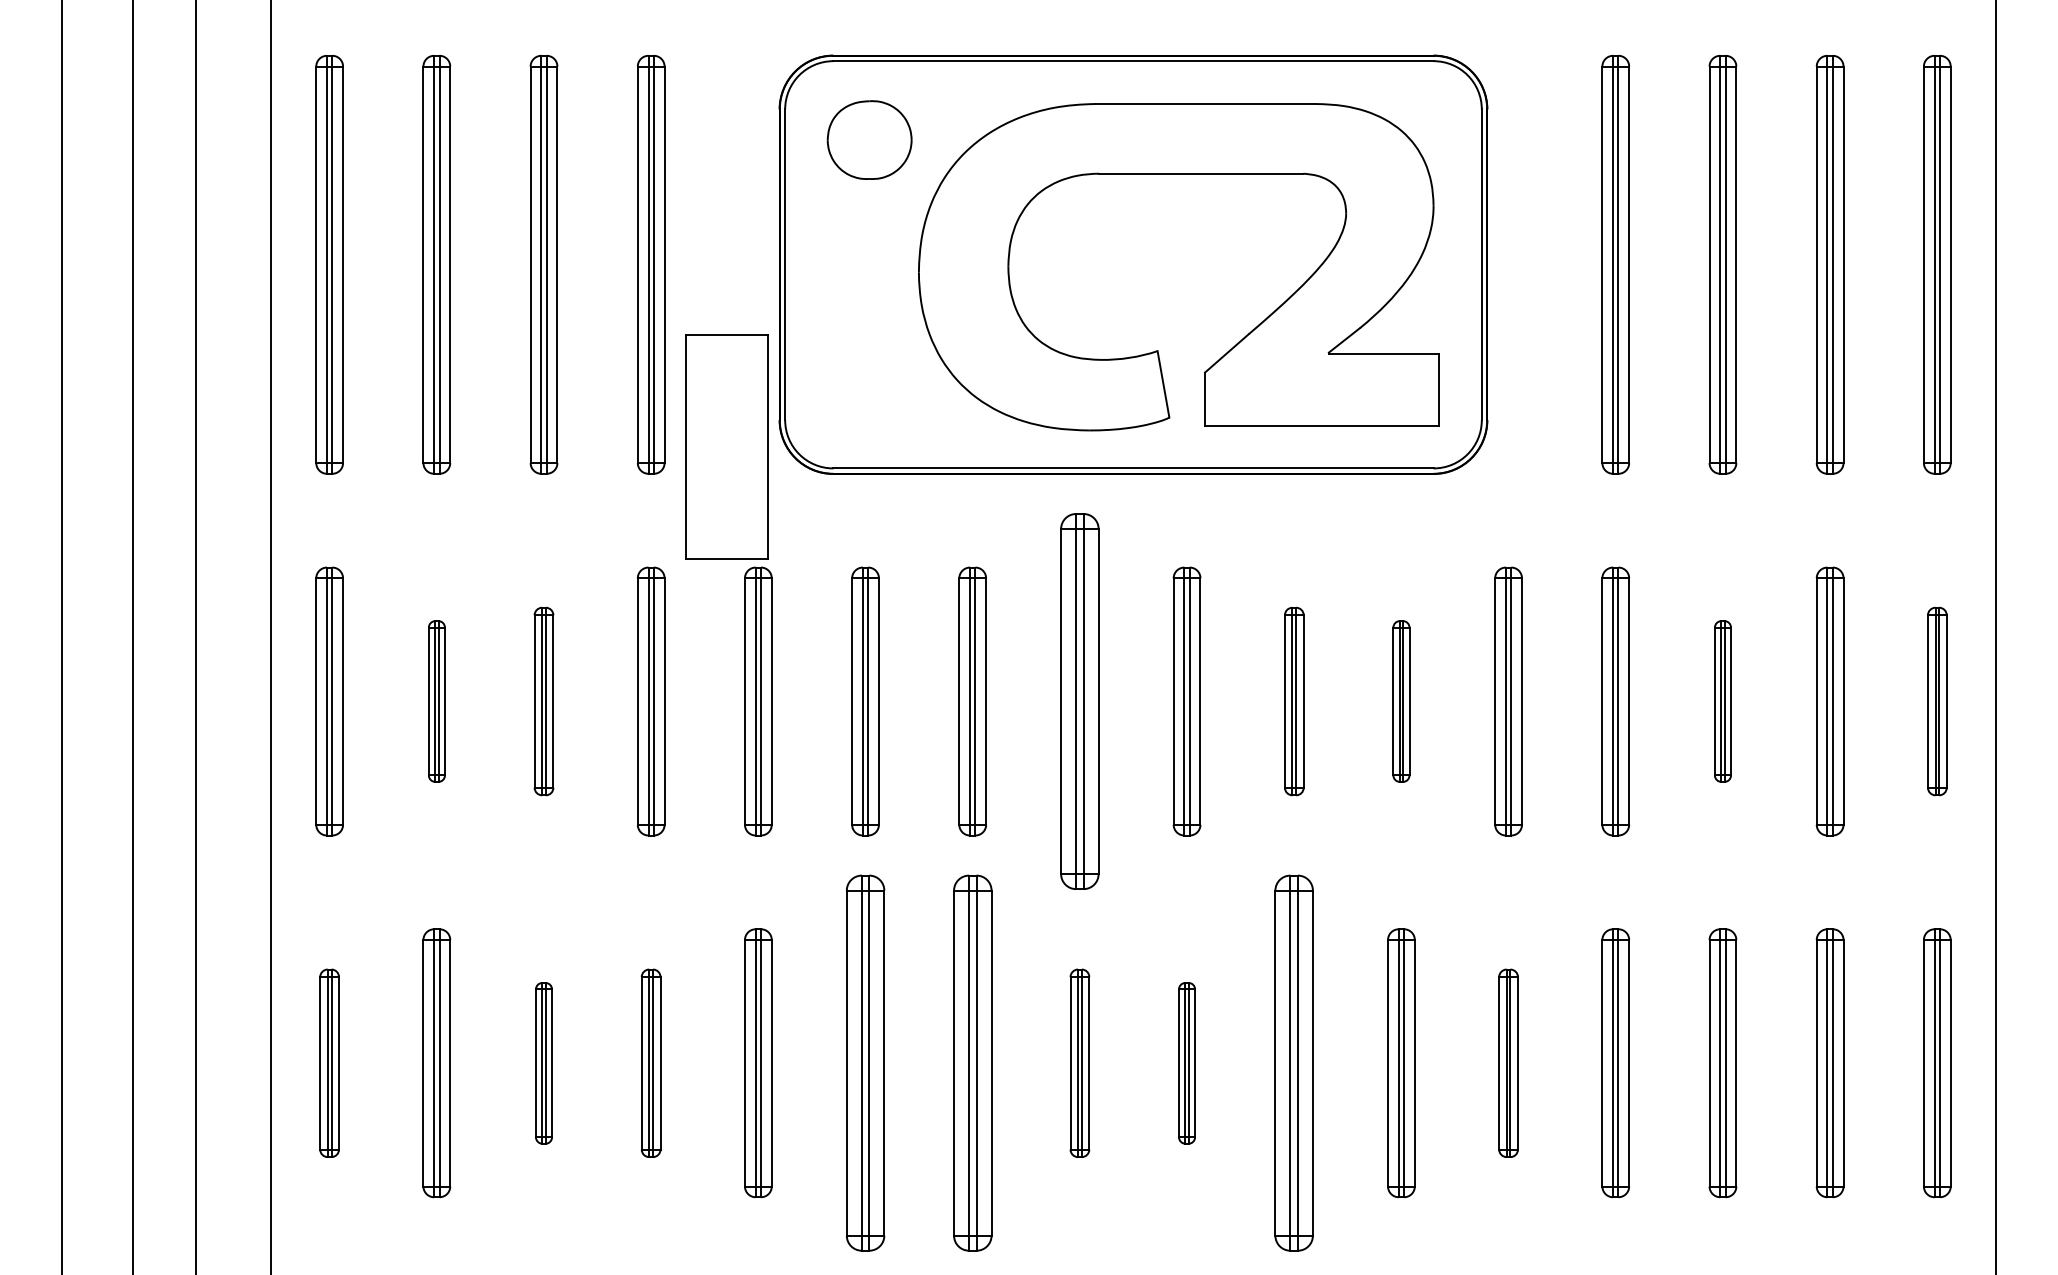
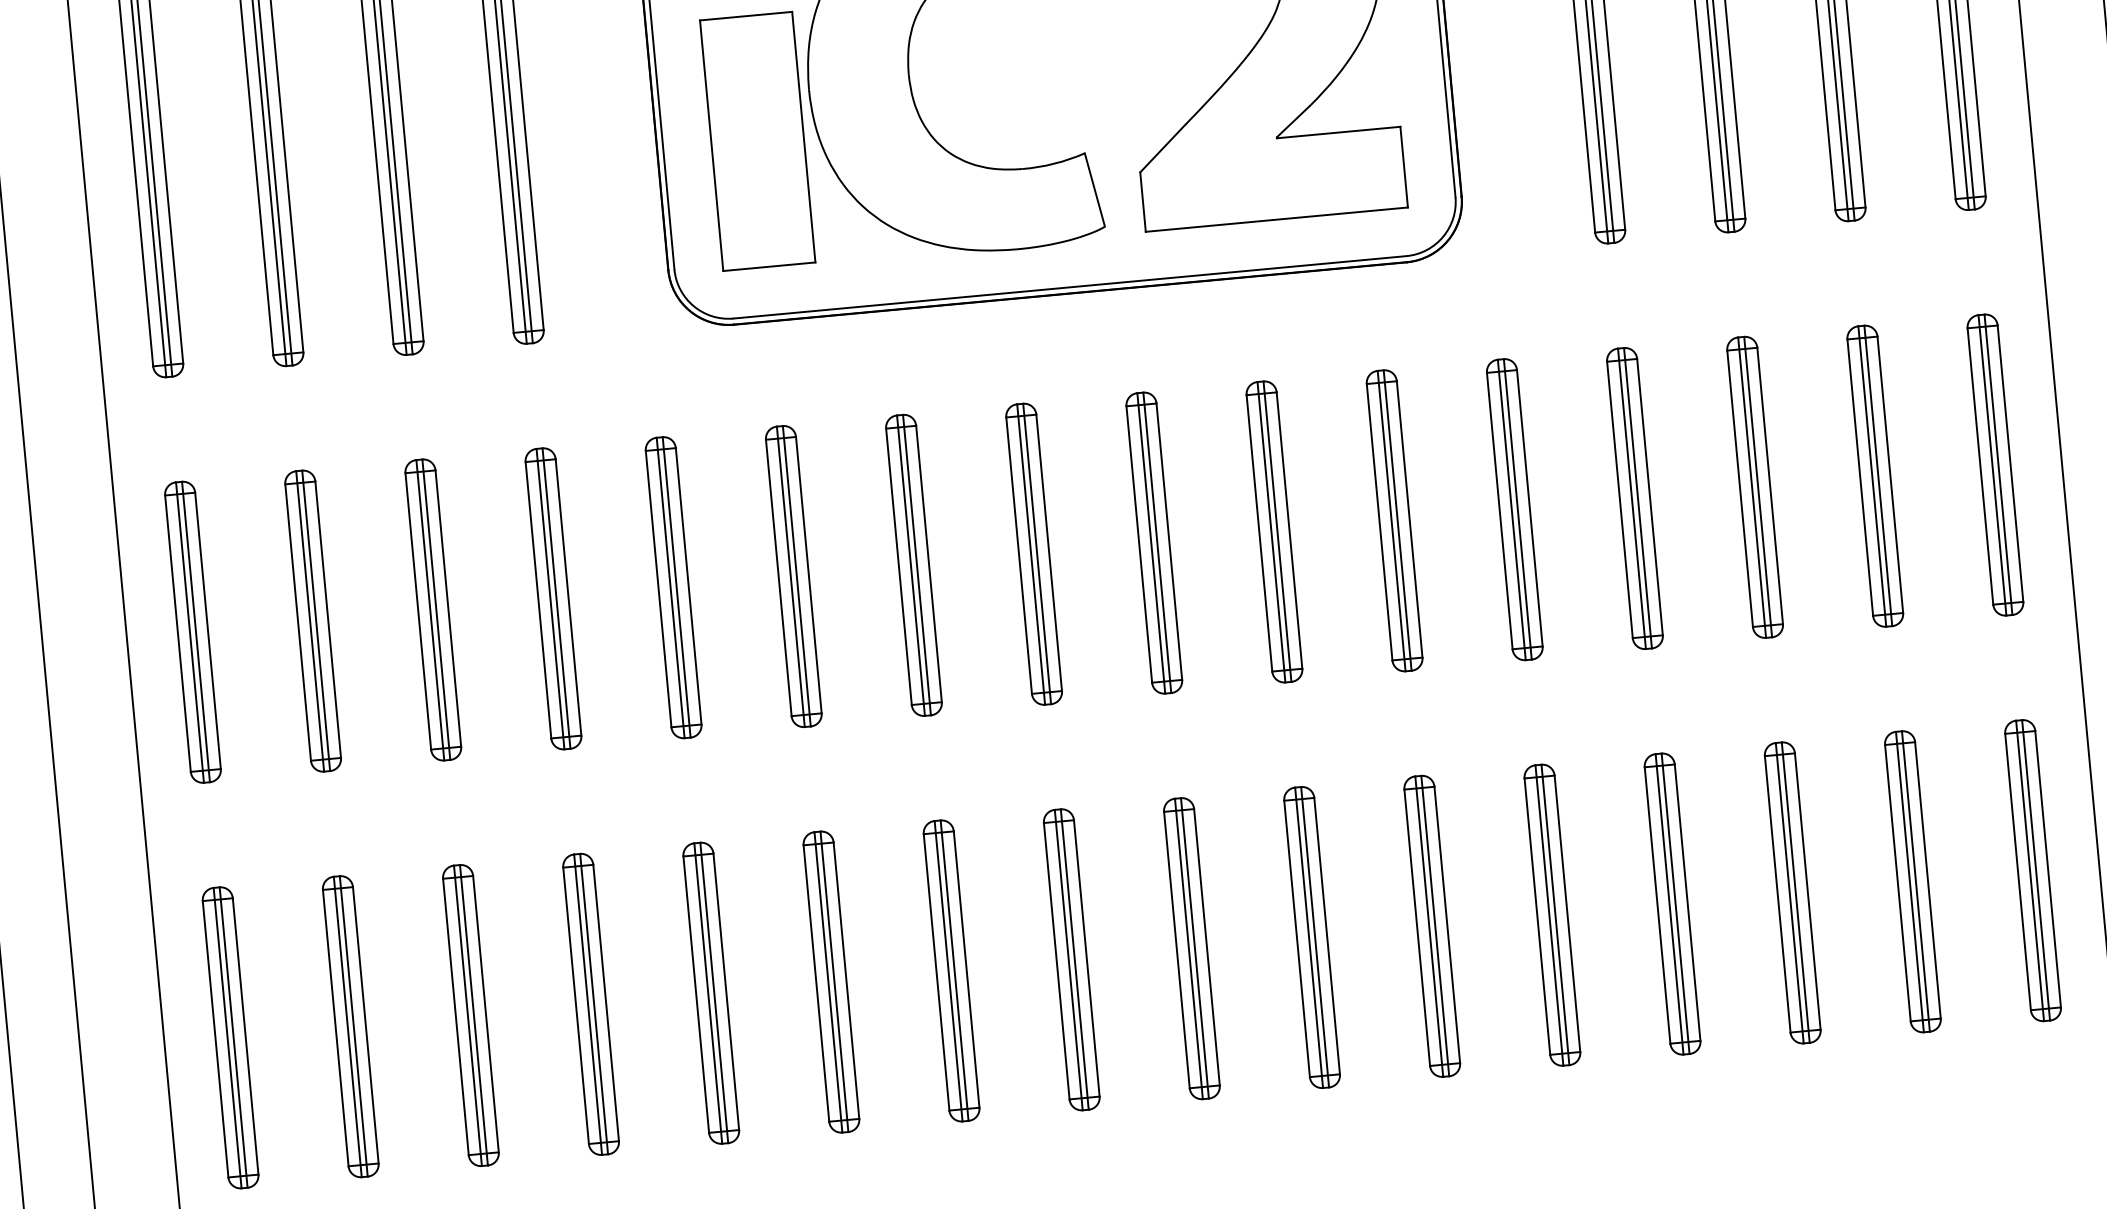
part: (726, 446) -> (756, 141), moved
part: (436, 701) -> (312, 621), size x1.67
part: (543, 701) -> (432, 610), size x1.43
part: (1079, 701) -> (1033, 554), size x0.71
part: (1294, 701) -> (1274, 531), size x1.43
part: (1401, 701) -> (1394, 520), size x1.67
part: (1722, 701) -> (1754, 487), size x1.67
part: (1937, 701) -> (1995, 465), size x1.43
part: (329, 1063) -> (230, 1038), size x1.43
part: (543, 1063) -> (470, 1015), size x1.67
part: (650, 1063) -> (590, 1004), size x1.43
part: (865, 1063) -> (831, 982), size x0.71
part: (972, 1063) -> (951, 971), size x0.71
part: (1079, 1063) -> (1071, 960), size x1.43
part: (1186, 1063) -> (1191, 949), size x1.67
part: (1294, 1063) -> (1312, 937), size x0.71
part: (1508, 1063) -> (1552, 915), size x1.43

